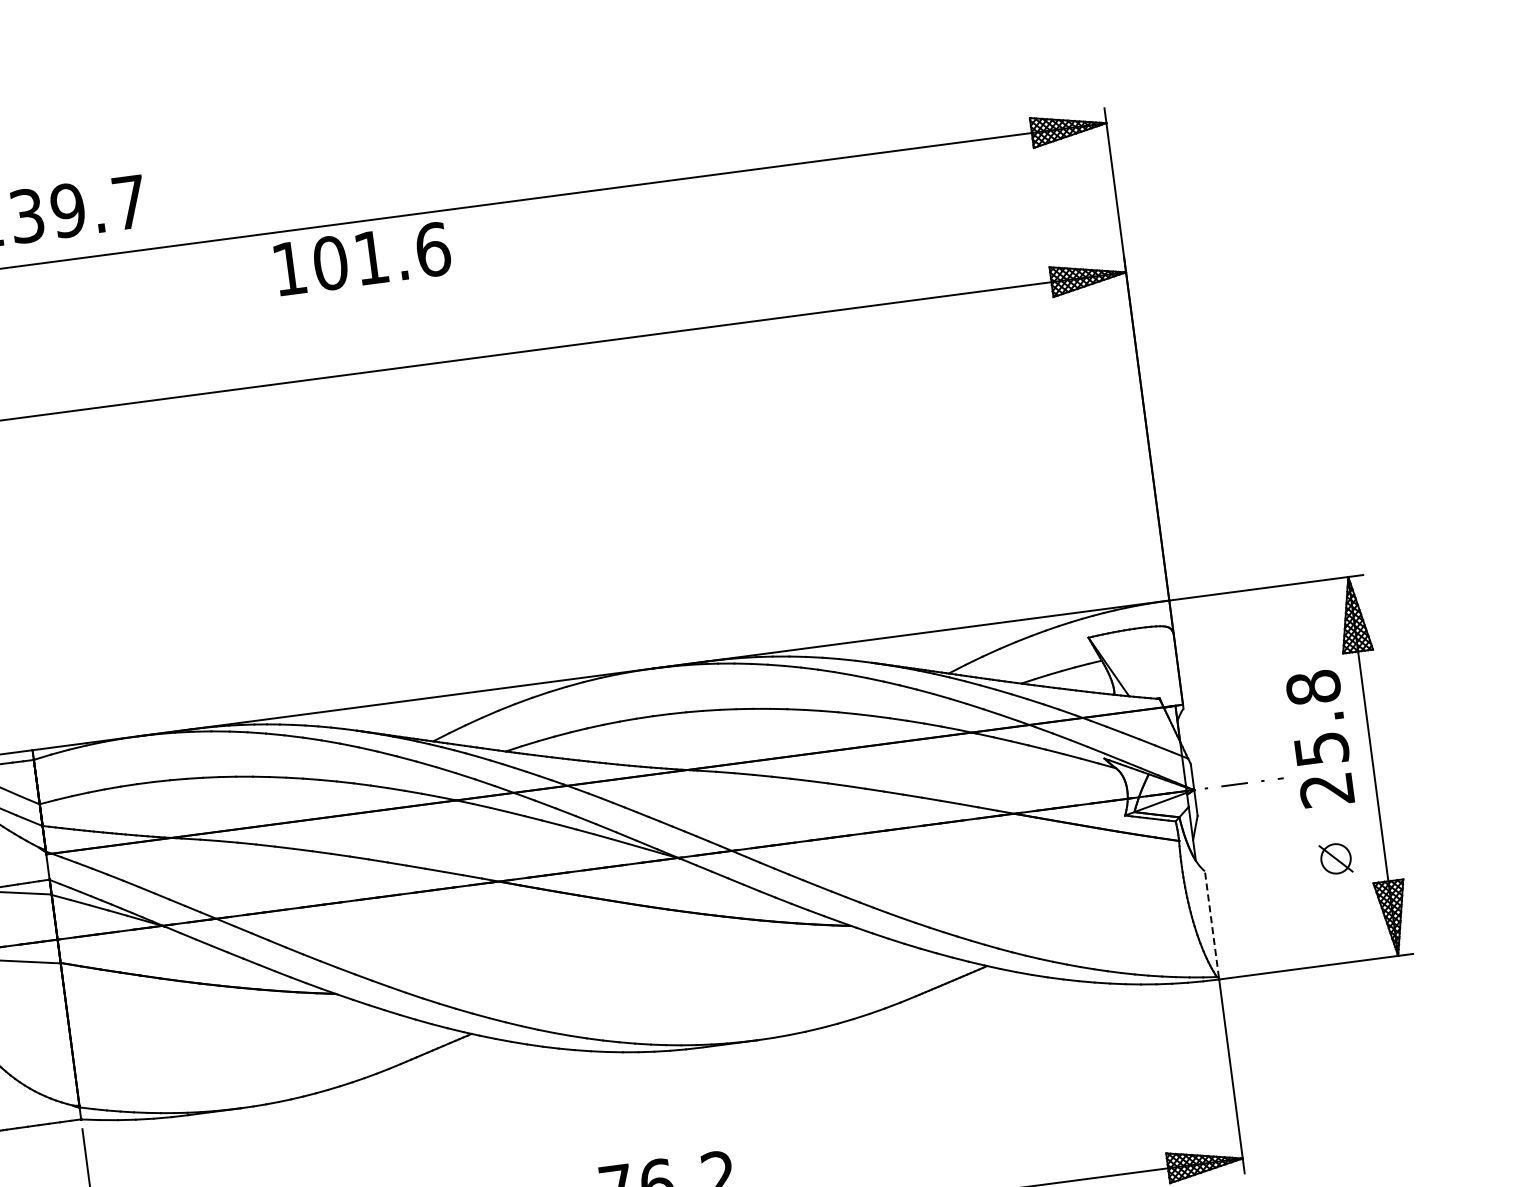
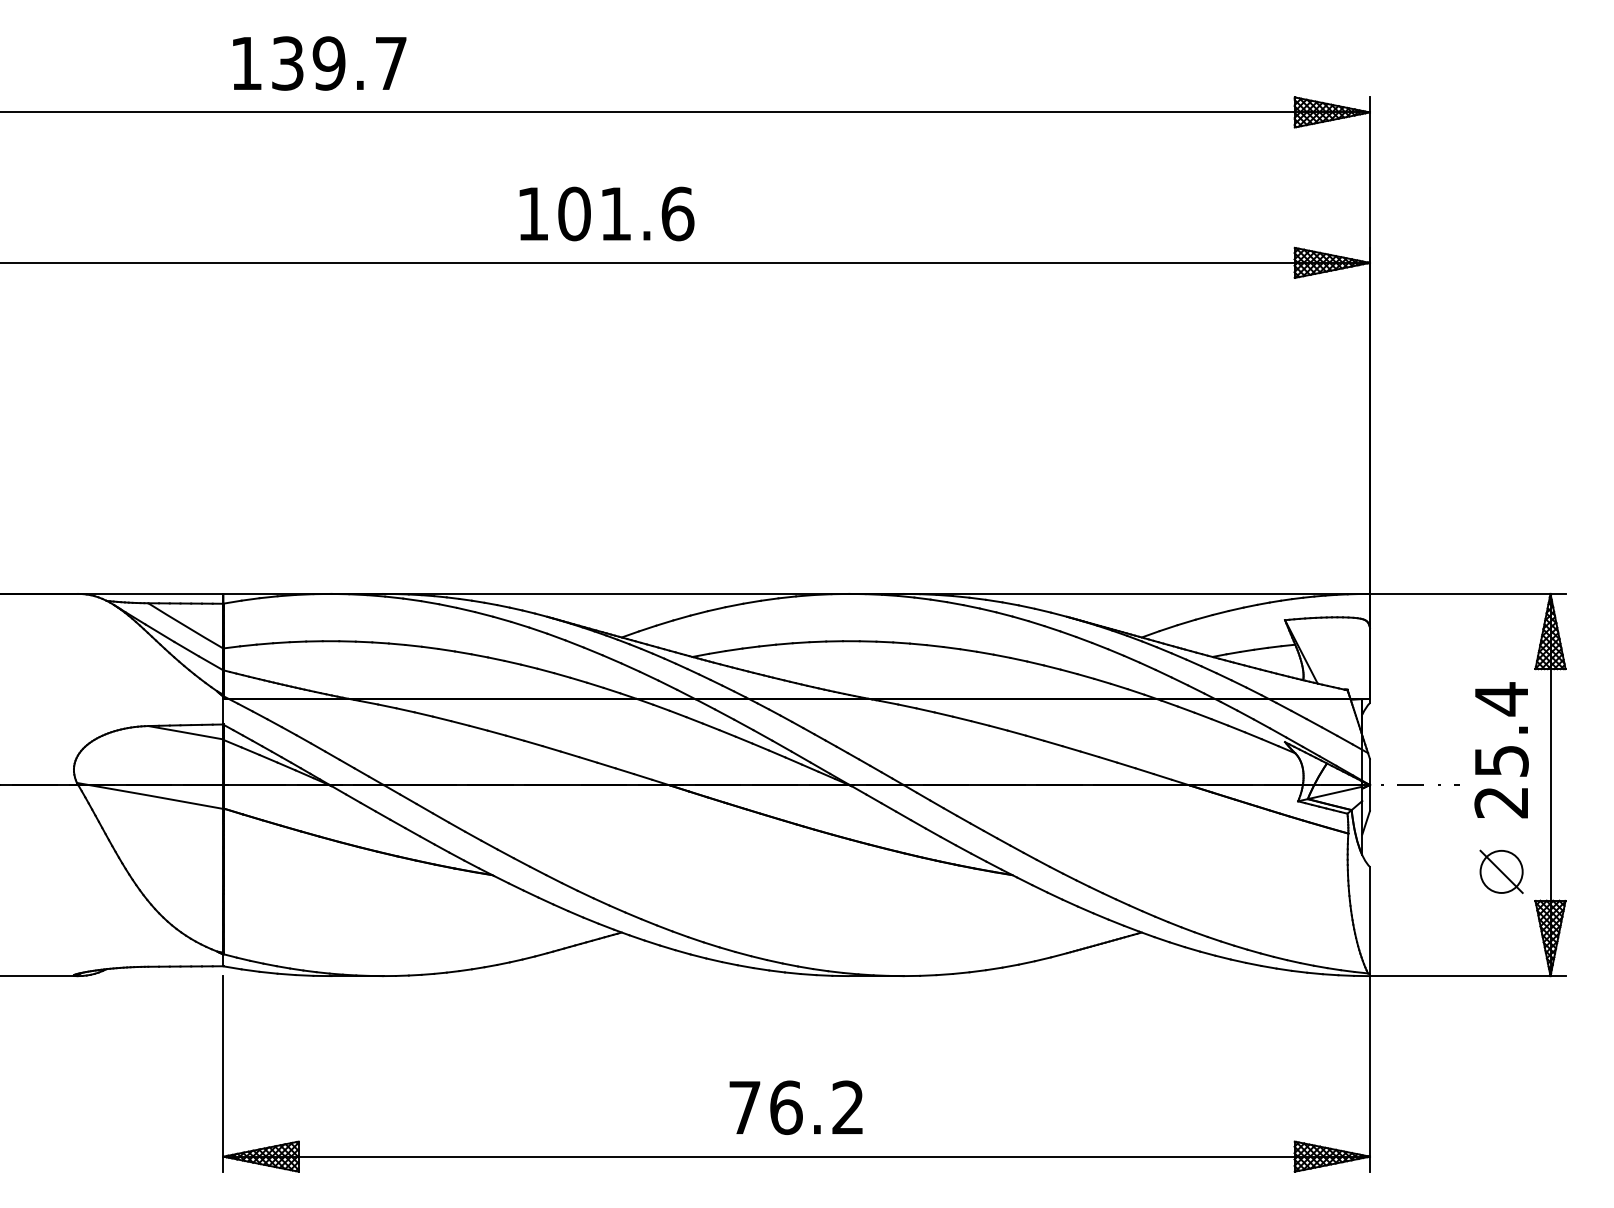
text: (362, 258) -> (606, 213), moved
text: (1313, 688) -> (1501, 699), 25.8 -> 25.4
part: (1335, 858) -> (1501, 871), size x1.43
line: (1211, 924) -> (1369, 920), dashed -> solid

